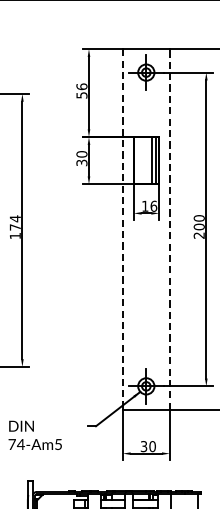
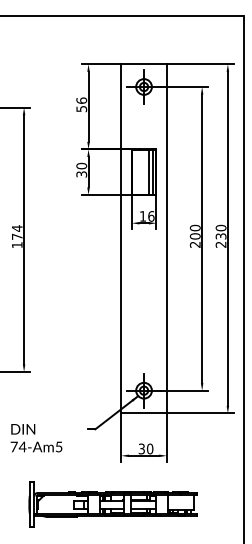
line: (123, 229) -> (121, 238), dashed -> solid
line: (169, 229) -> (166, 238), dashed -> solid

